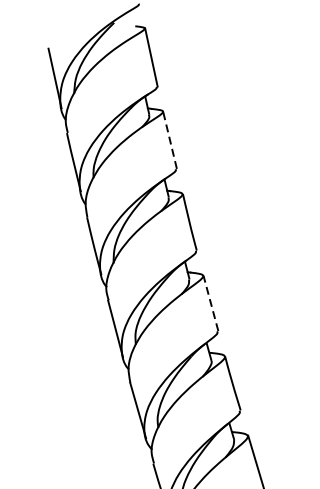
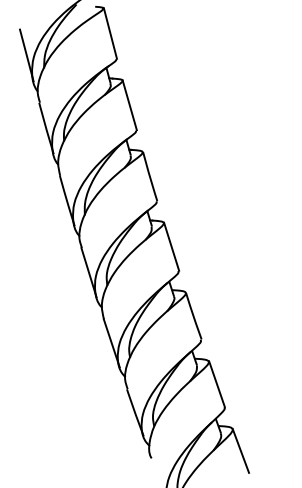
line: (169, 140) -> (129, 105), dashed -> solid
line: (210, 303) -> (171, 246), dashed -> solid

